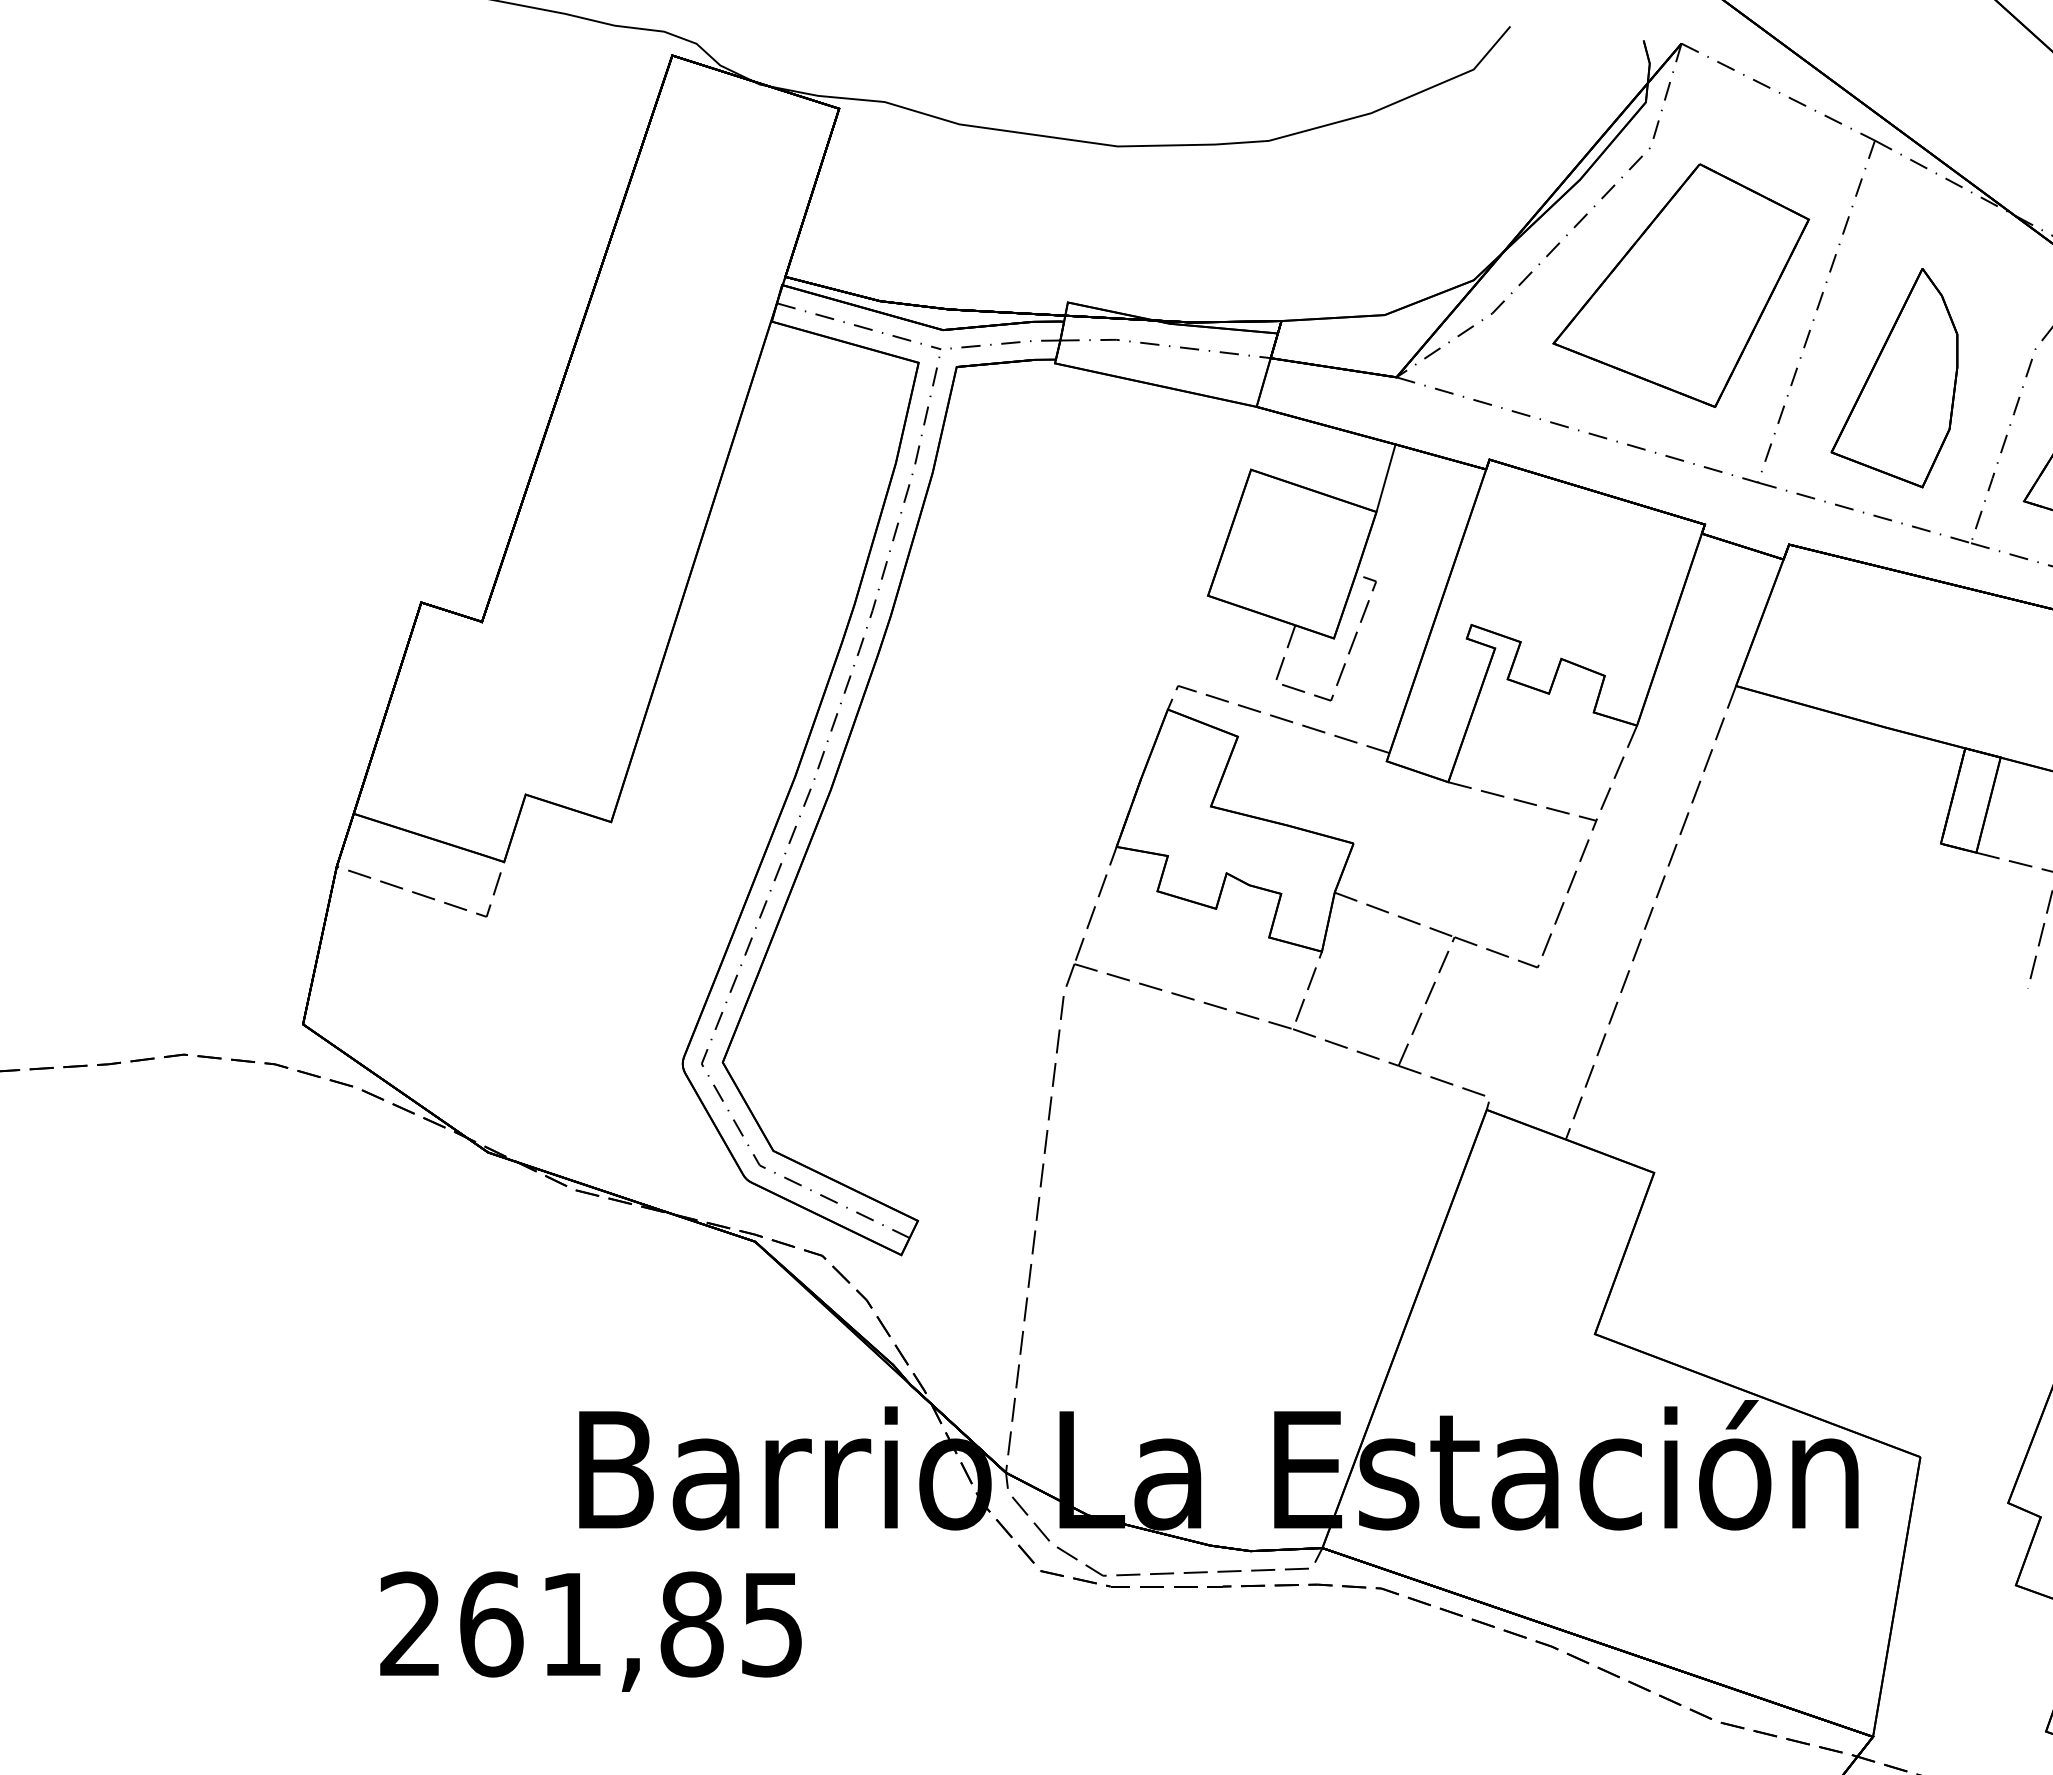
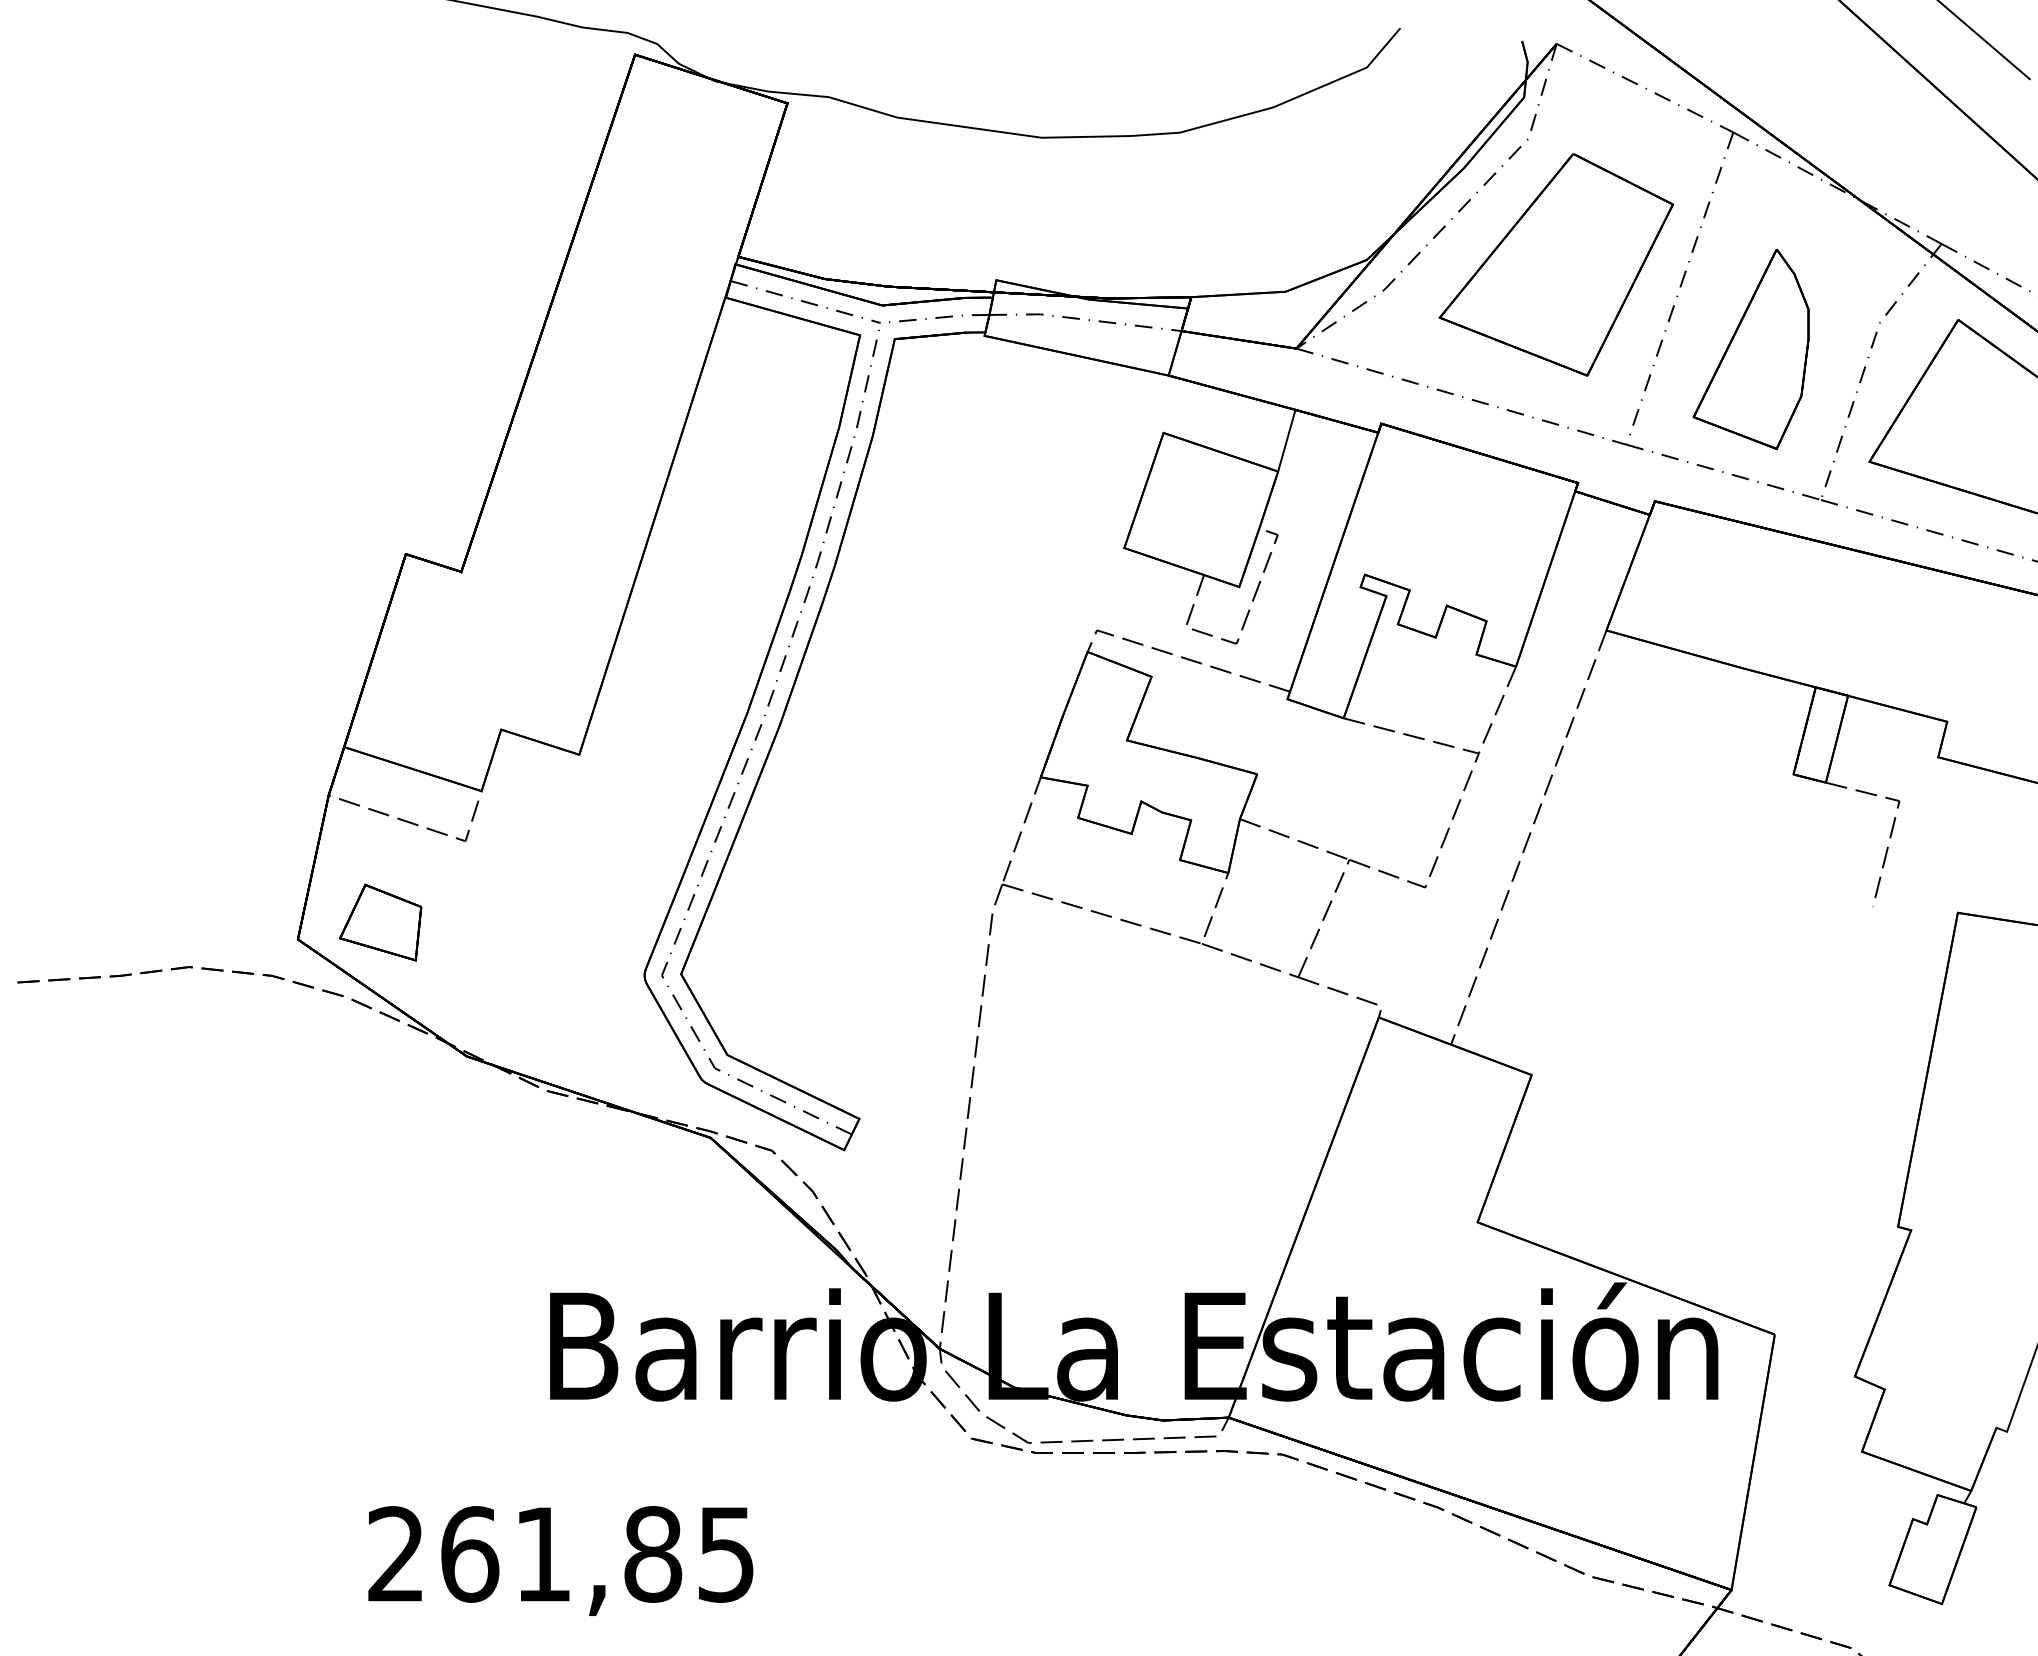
part: (393, 1005) -> (380, 922), added
text: (590, 1631) -> (560, 1560), moved

